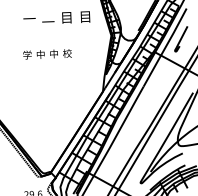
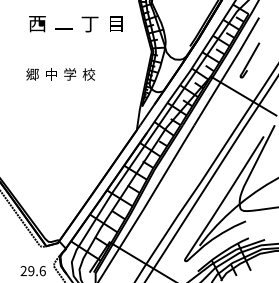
text: (66, 18) -> (89, 24), 目 -> 丁
text: (29, 19) -> (37, 24), 一 -> 西
text: (54, 54) -> (70, 74), 中 -> 学
text: (27, 55) -> (32, 74), 学 -> 郷

